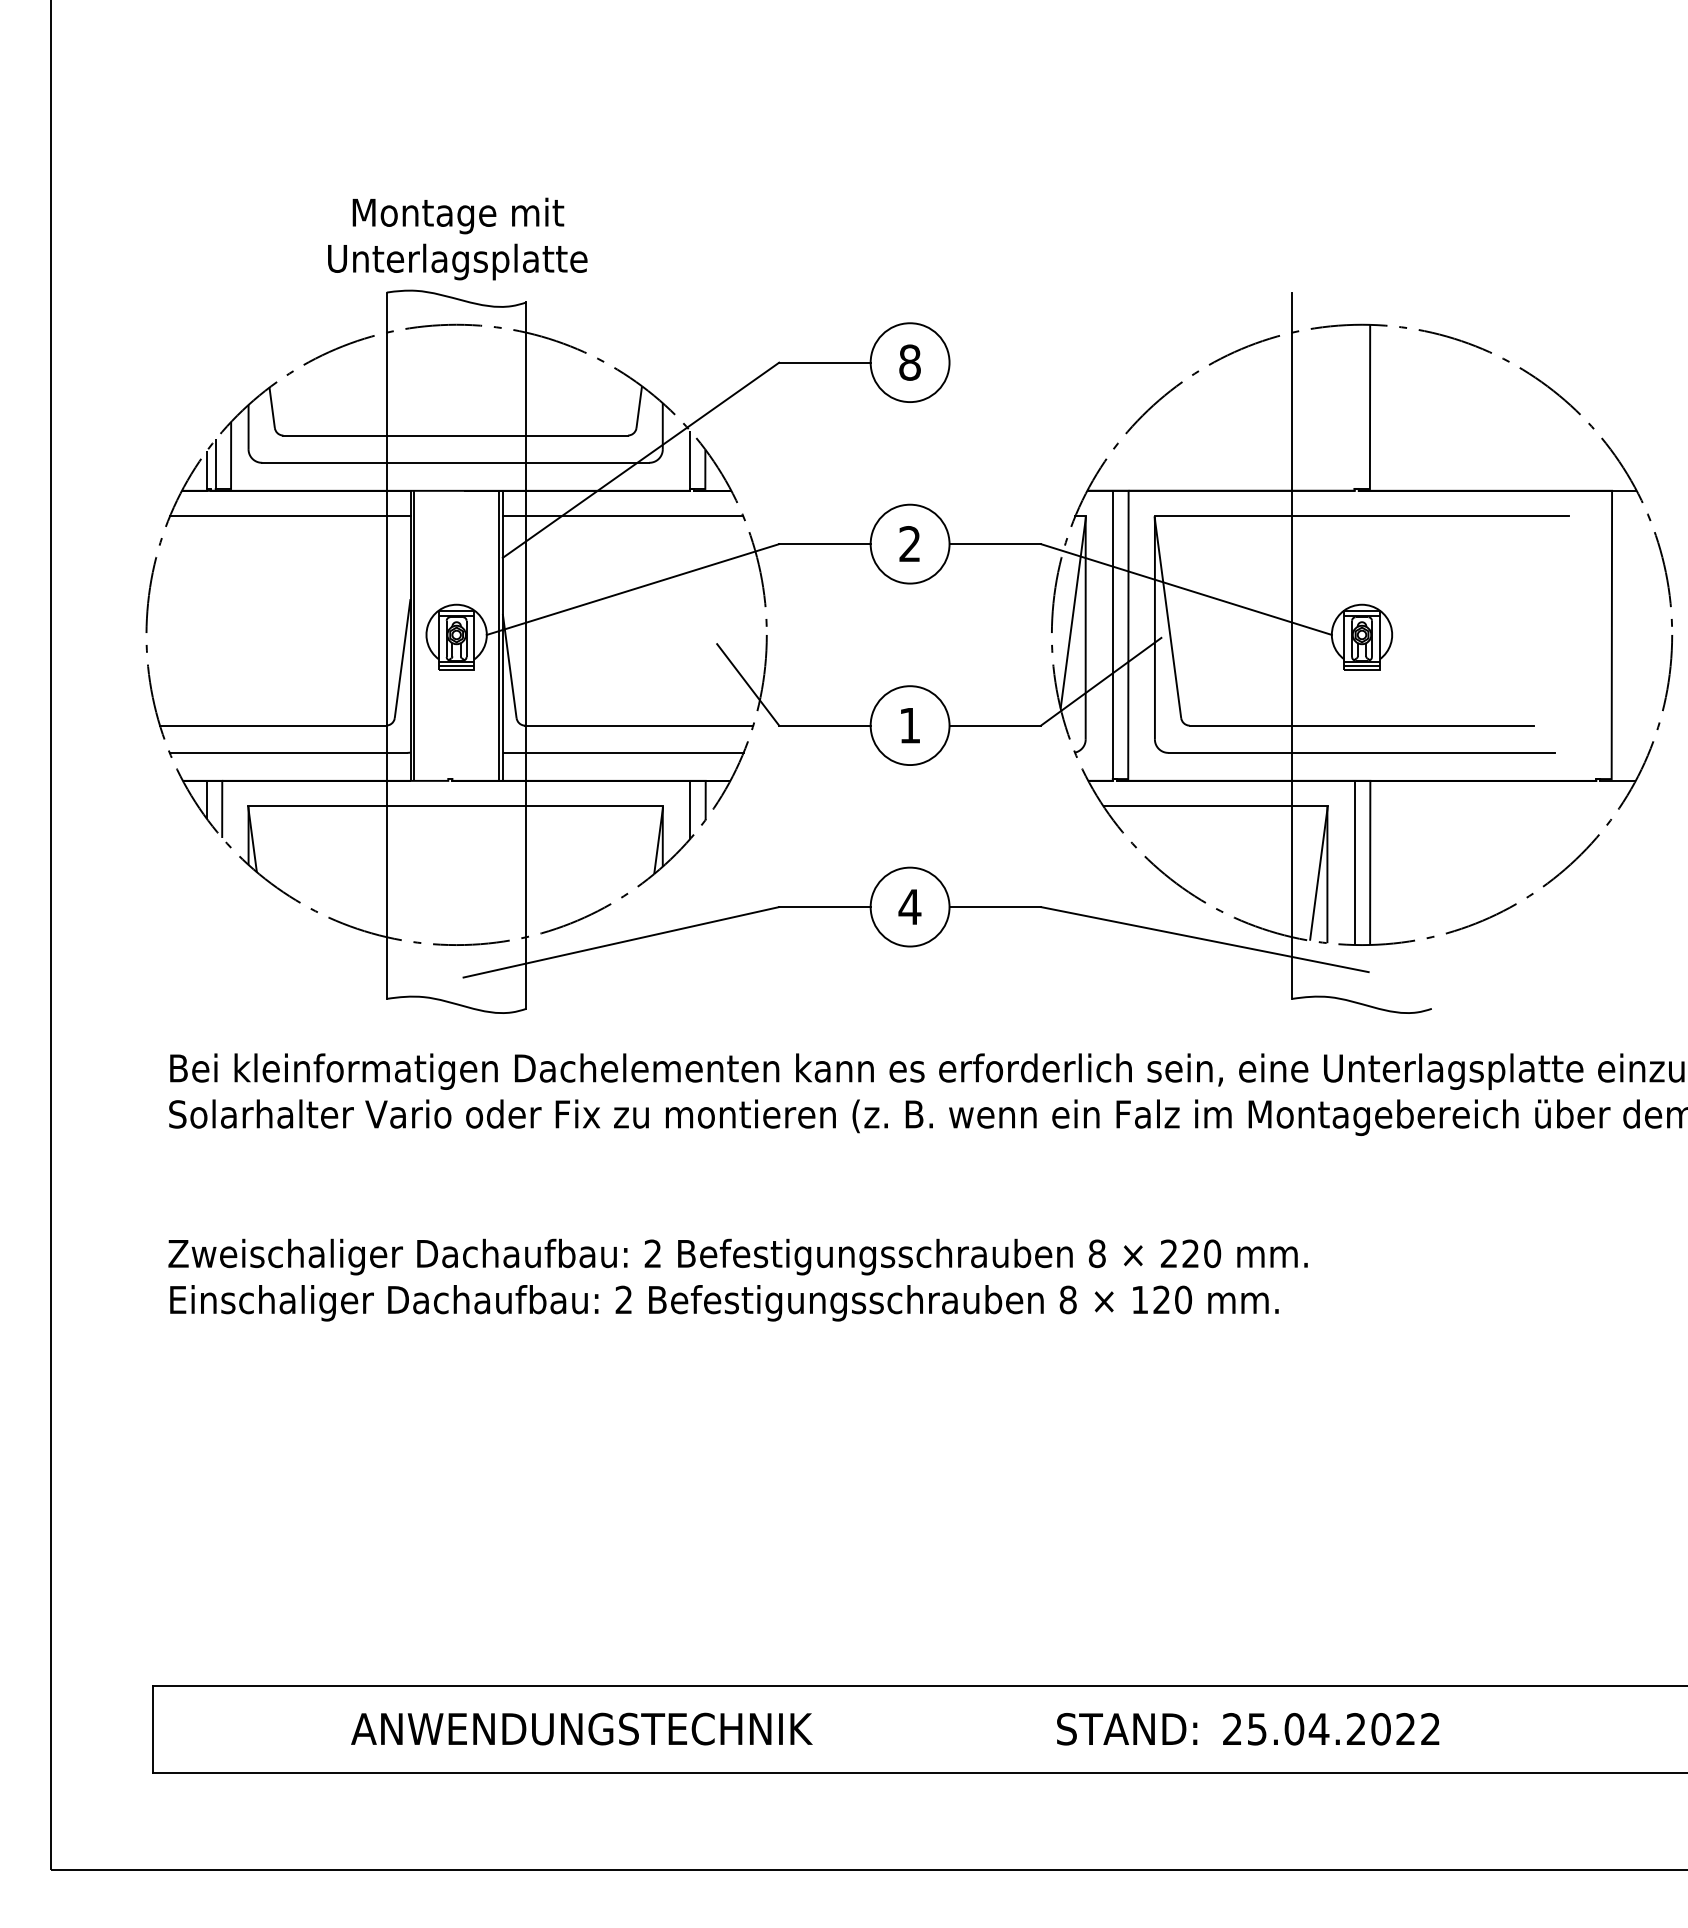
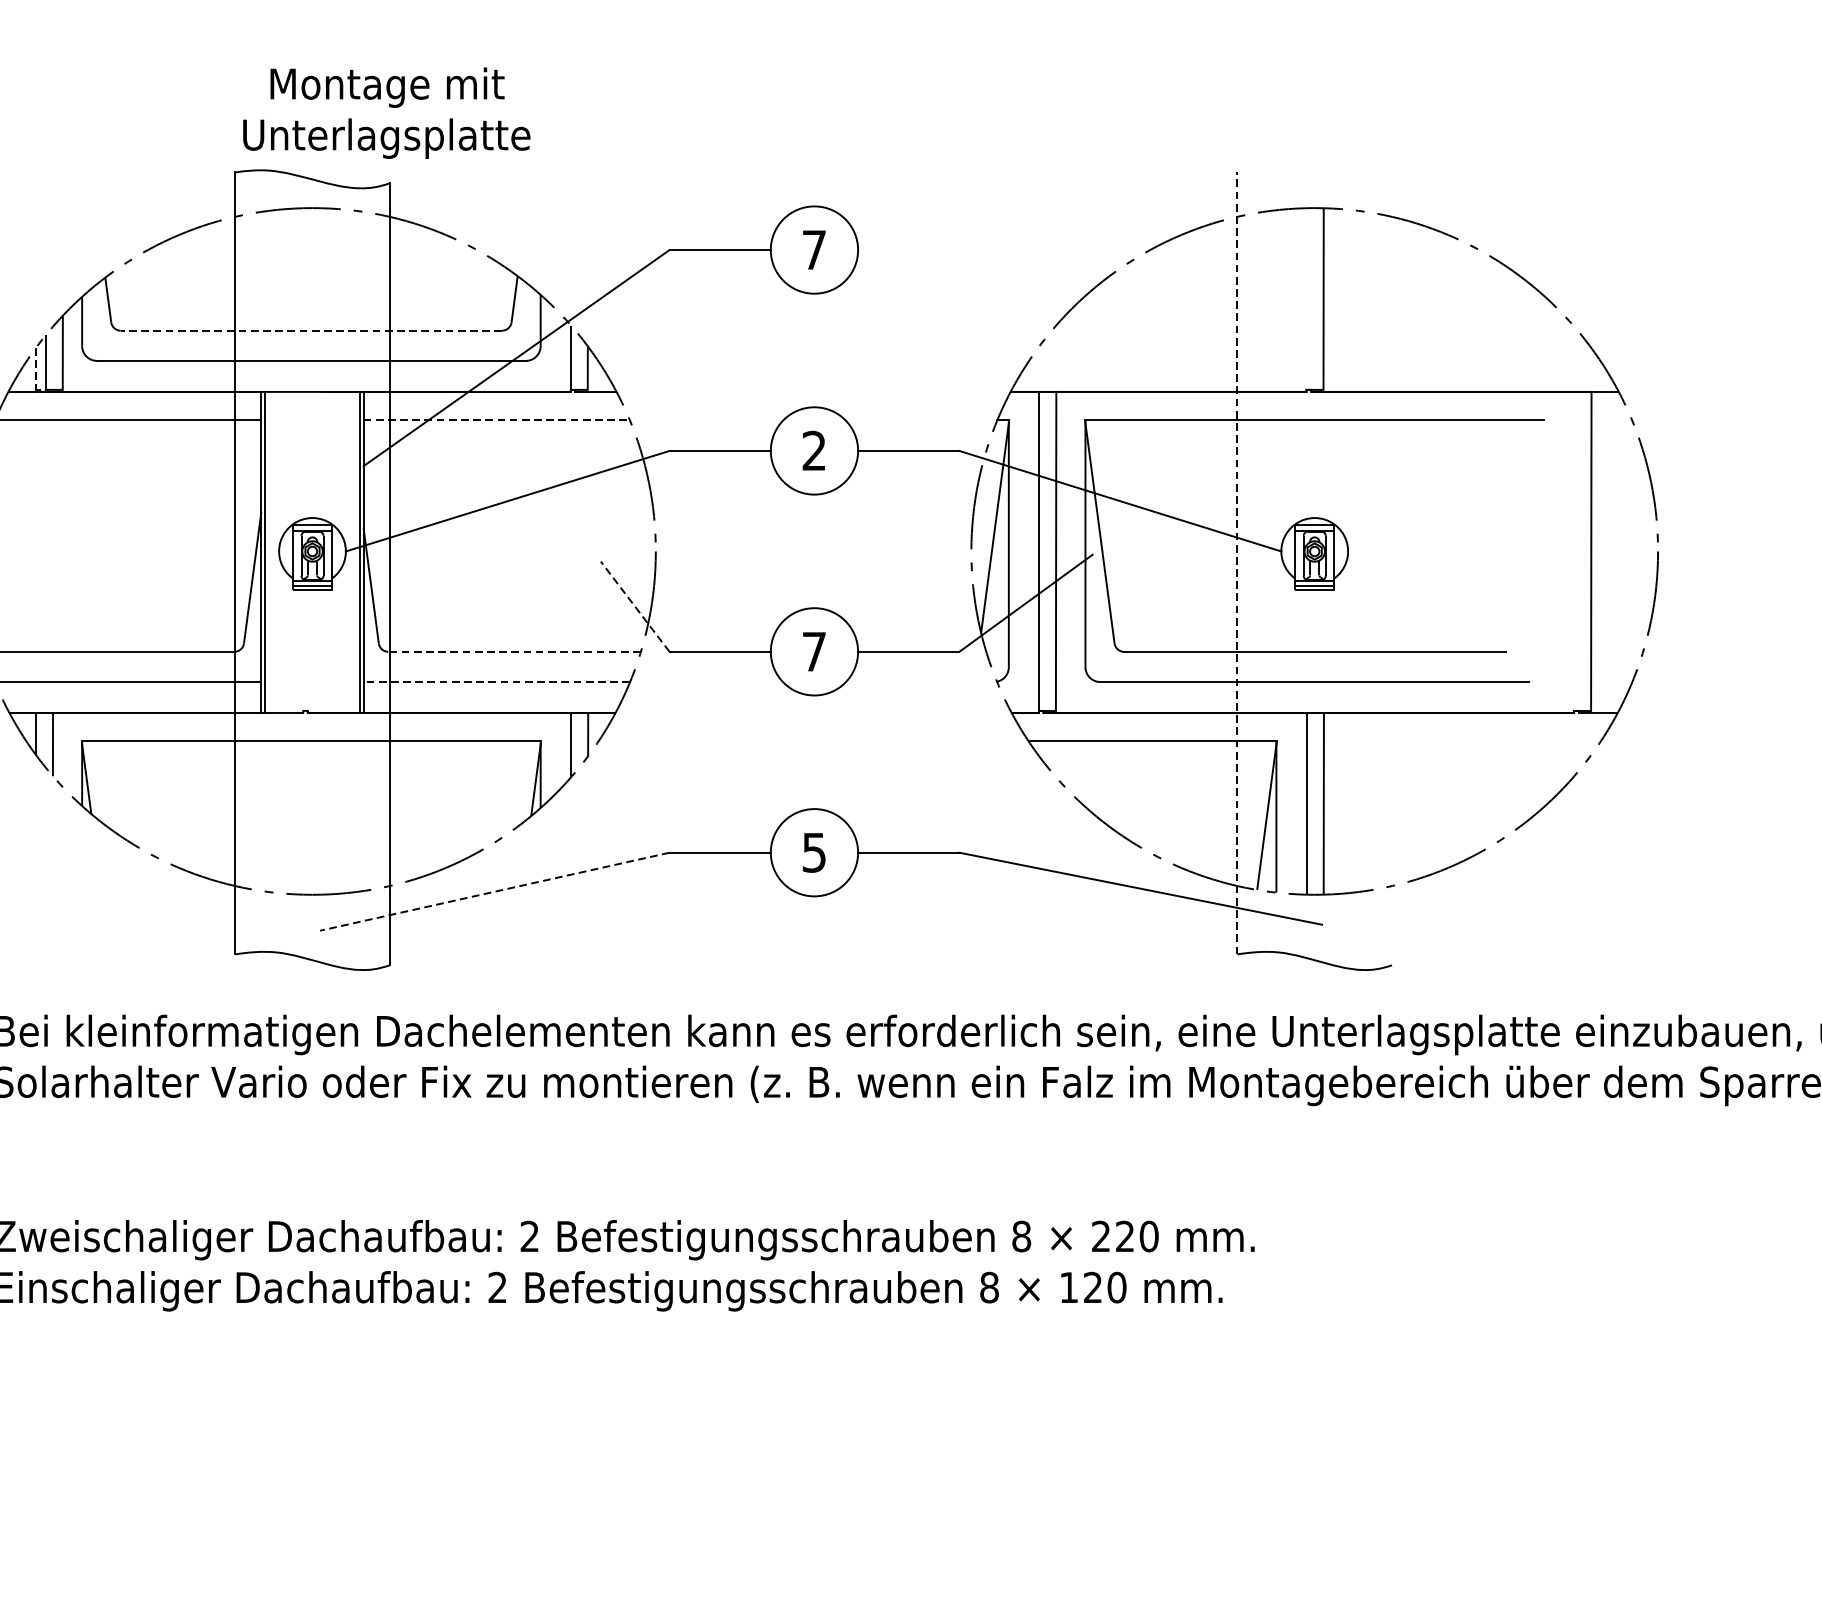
text: (457, 238) -> (386, 112), moved
text: (909, 362) -> (813, 249), 8 -> 7
line: (455, 435) -> (311, 330), solid -> dashed
line: (206, 470) -> (35, 369), solid -> dashed
line: (623, 516) -> (497, 420), solid -> dashed
line: (1292, 645) -> (1237, 563), solid -> dashed
line: (747, 684) -> (634, 606), solid -> dashed
line: (638, 725) -> (513, 651), solid -> dashed
text: (909, 725) -> (813, 651), 1 -> 7
line: (623, 752) -> (497, 681), solid -> dashed
text: (909, 907) -> (813, 853), 4 -> 5
line: (621, 942) -> (494, 891), solid -> dashed

